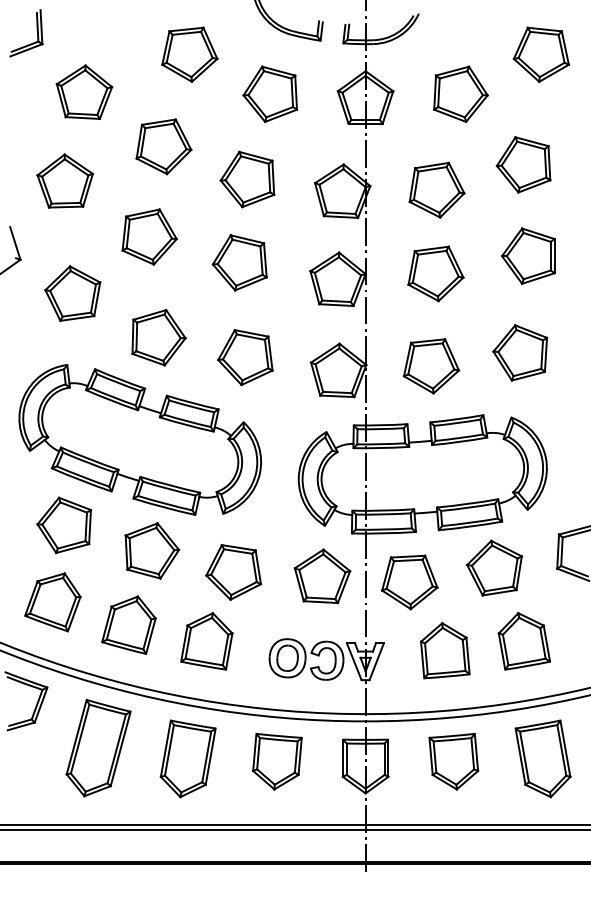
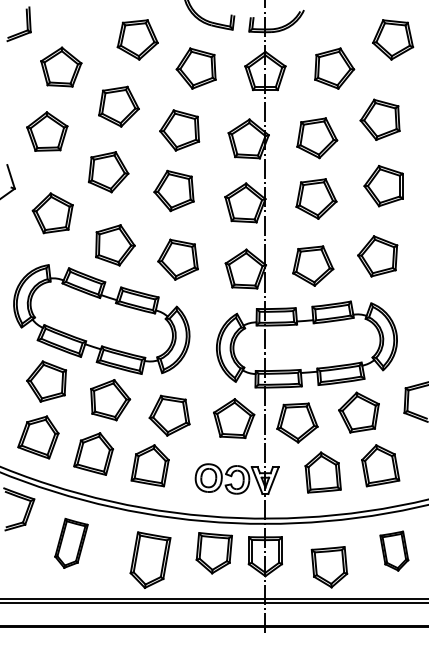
part: (98, 748) -> (71, 543), size x0.7
part: (188, 758) -> (150, 559), moved
part: (543, 758) -> (394, 550), size x0.7
part: (276, 762) -> (213, 553), moved
part: (453, 762) -> (329, 567), moved

